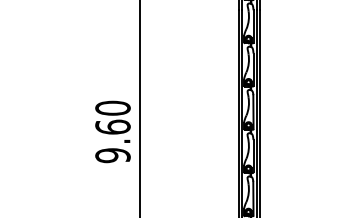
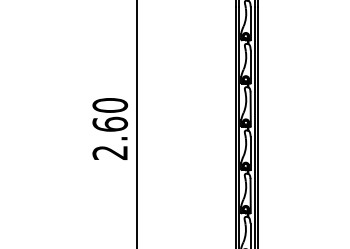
text: (113, 155) -> (110, 152), 9.60 -> 2.60

